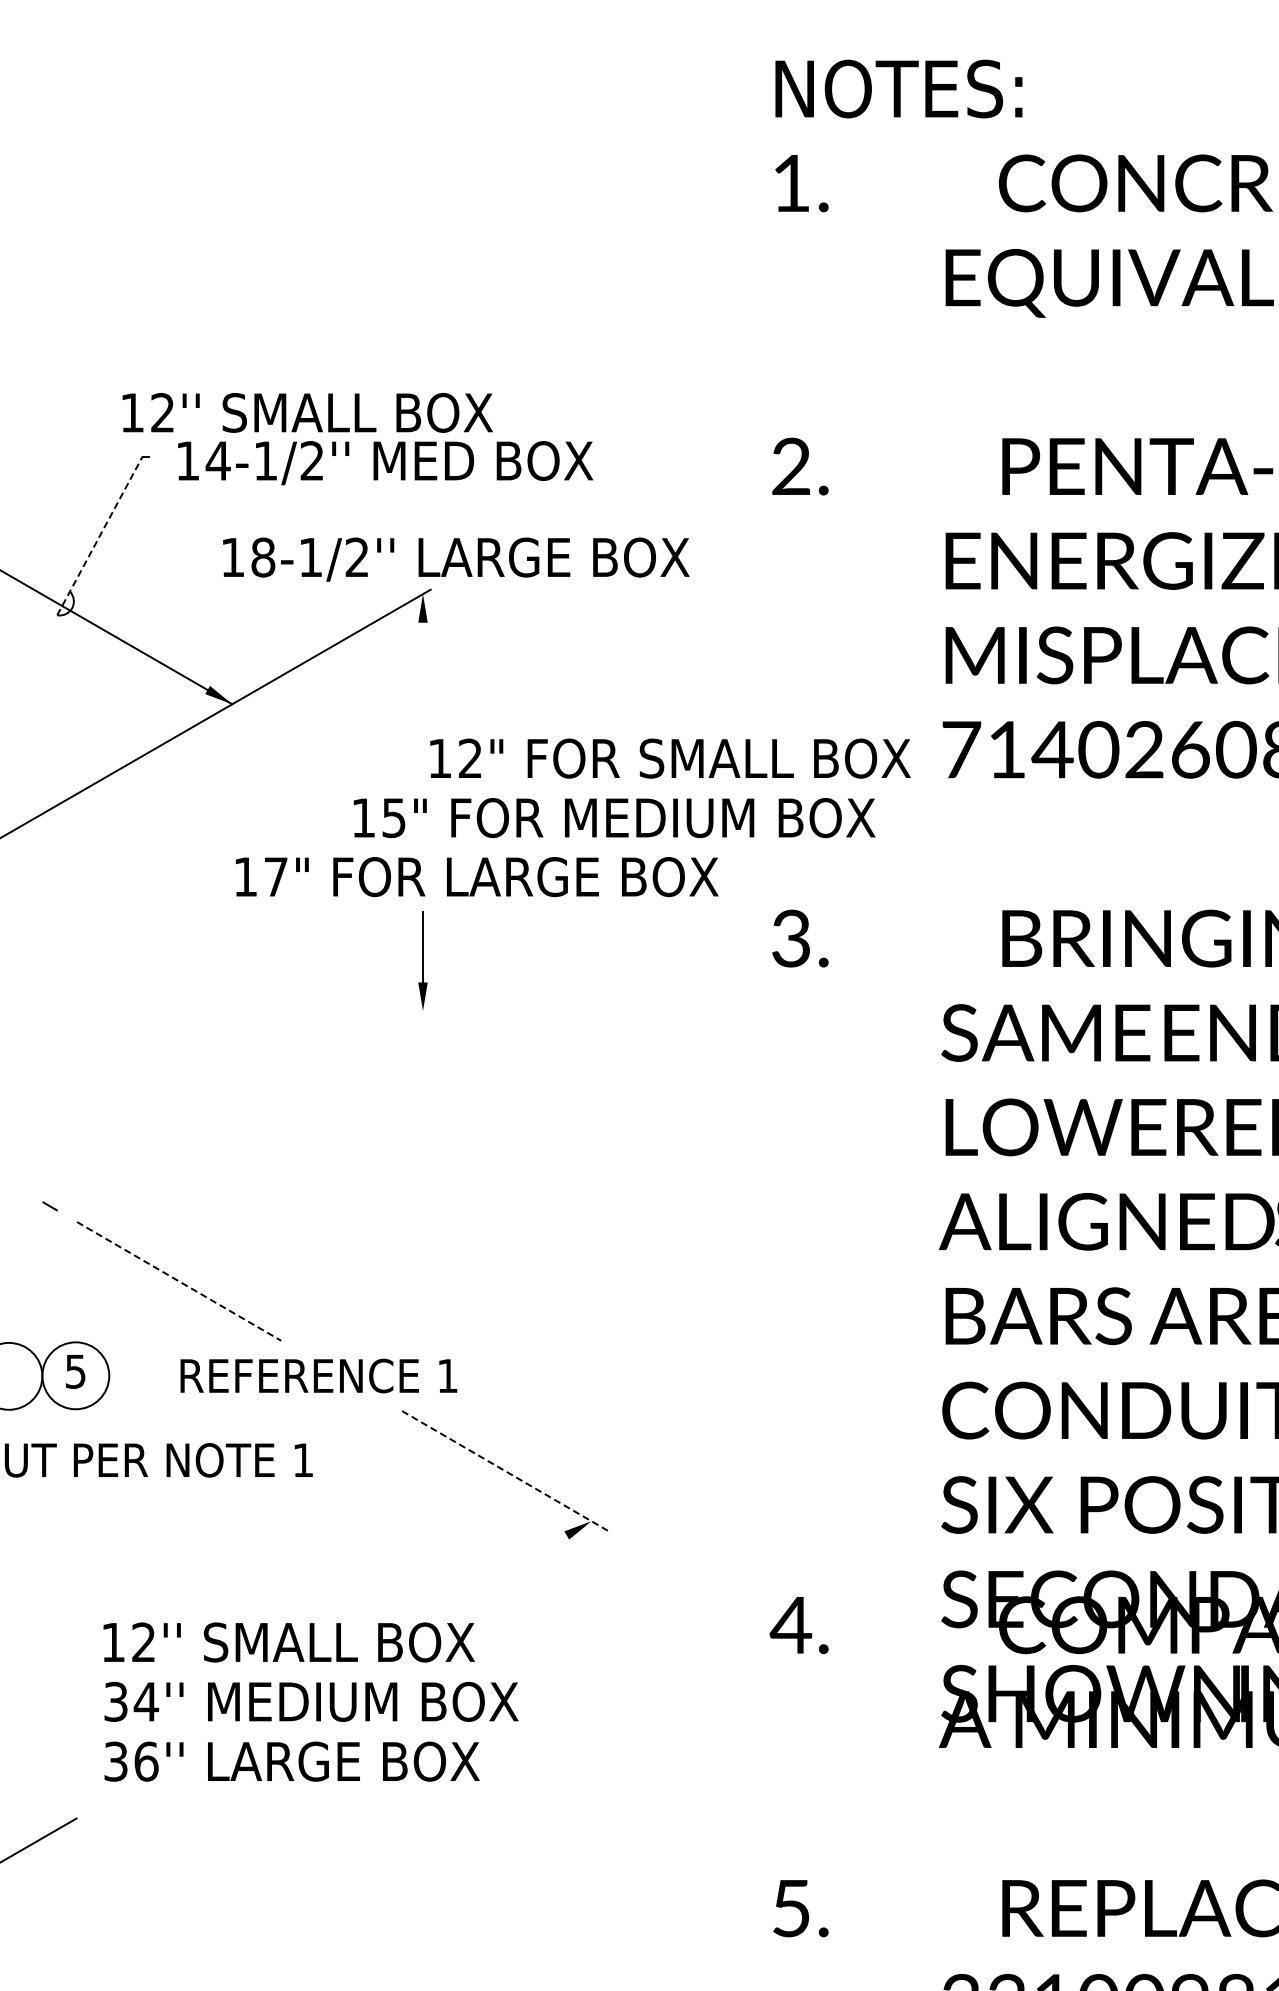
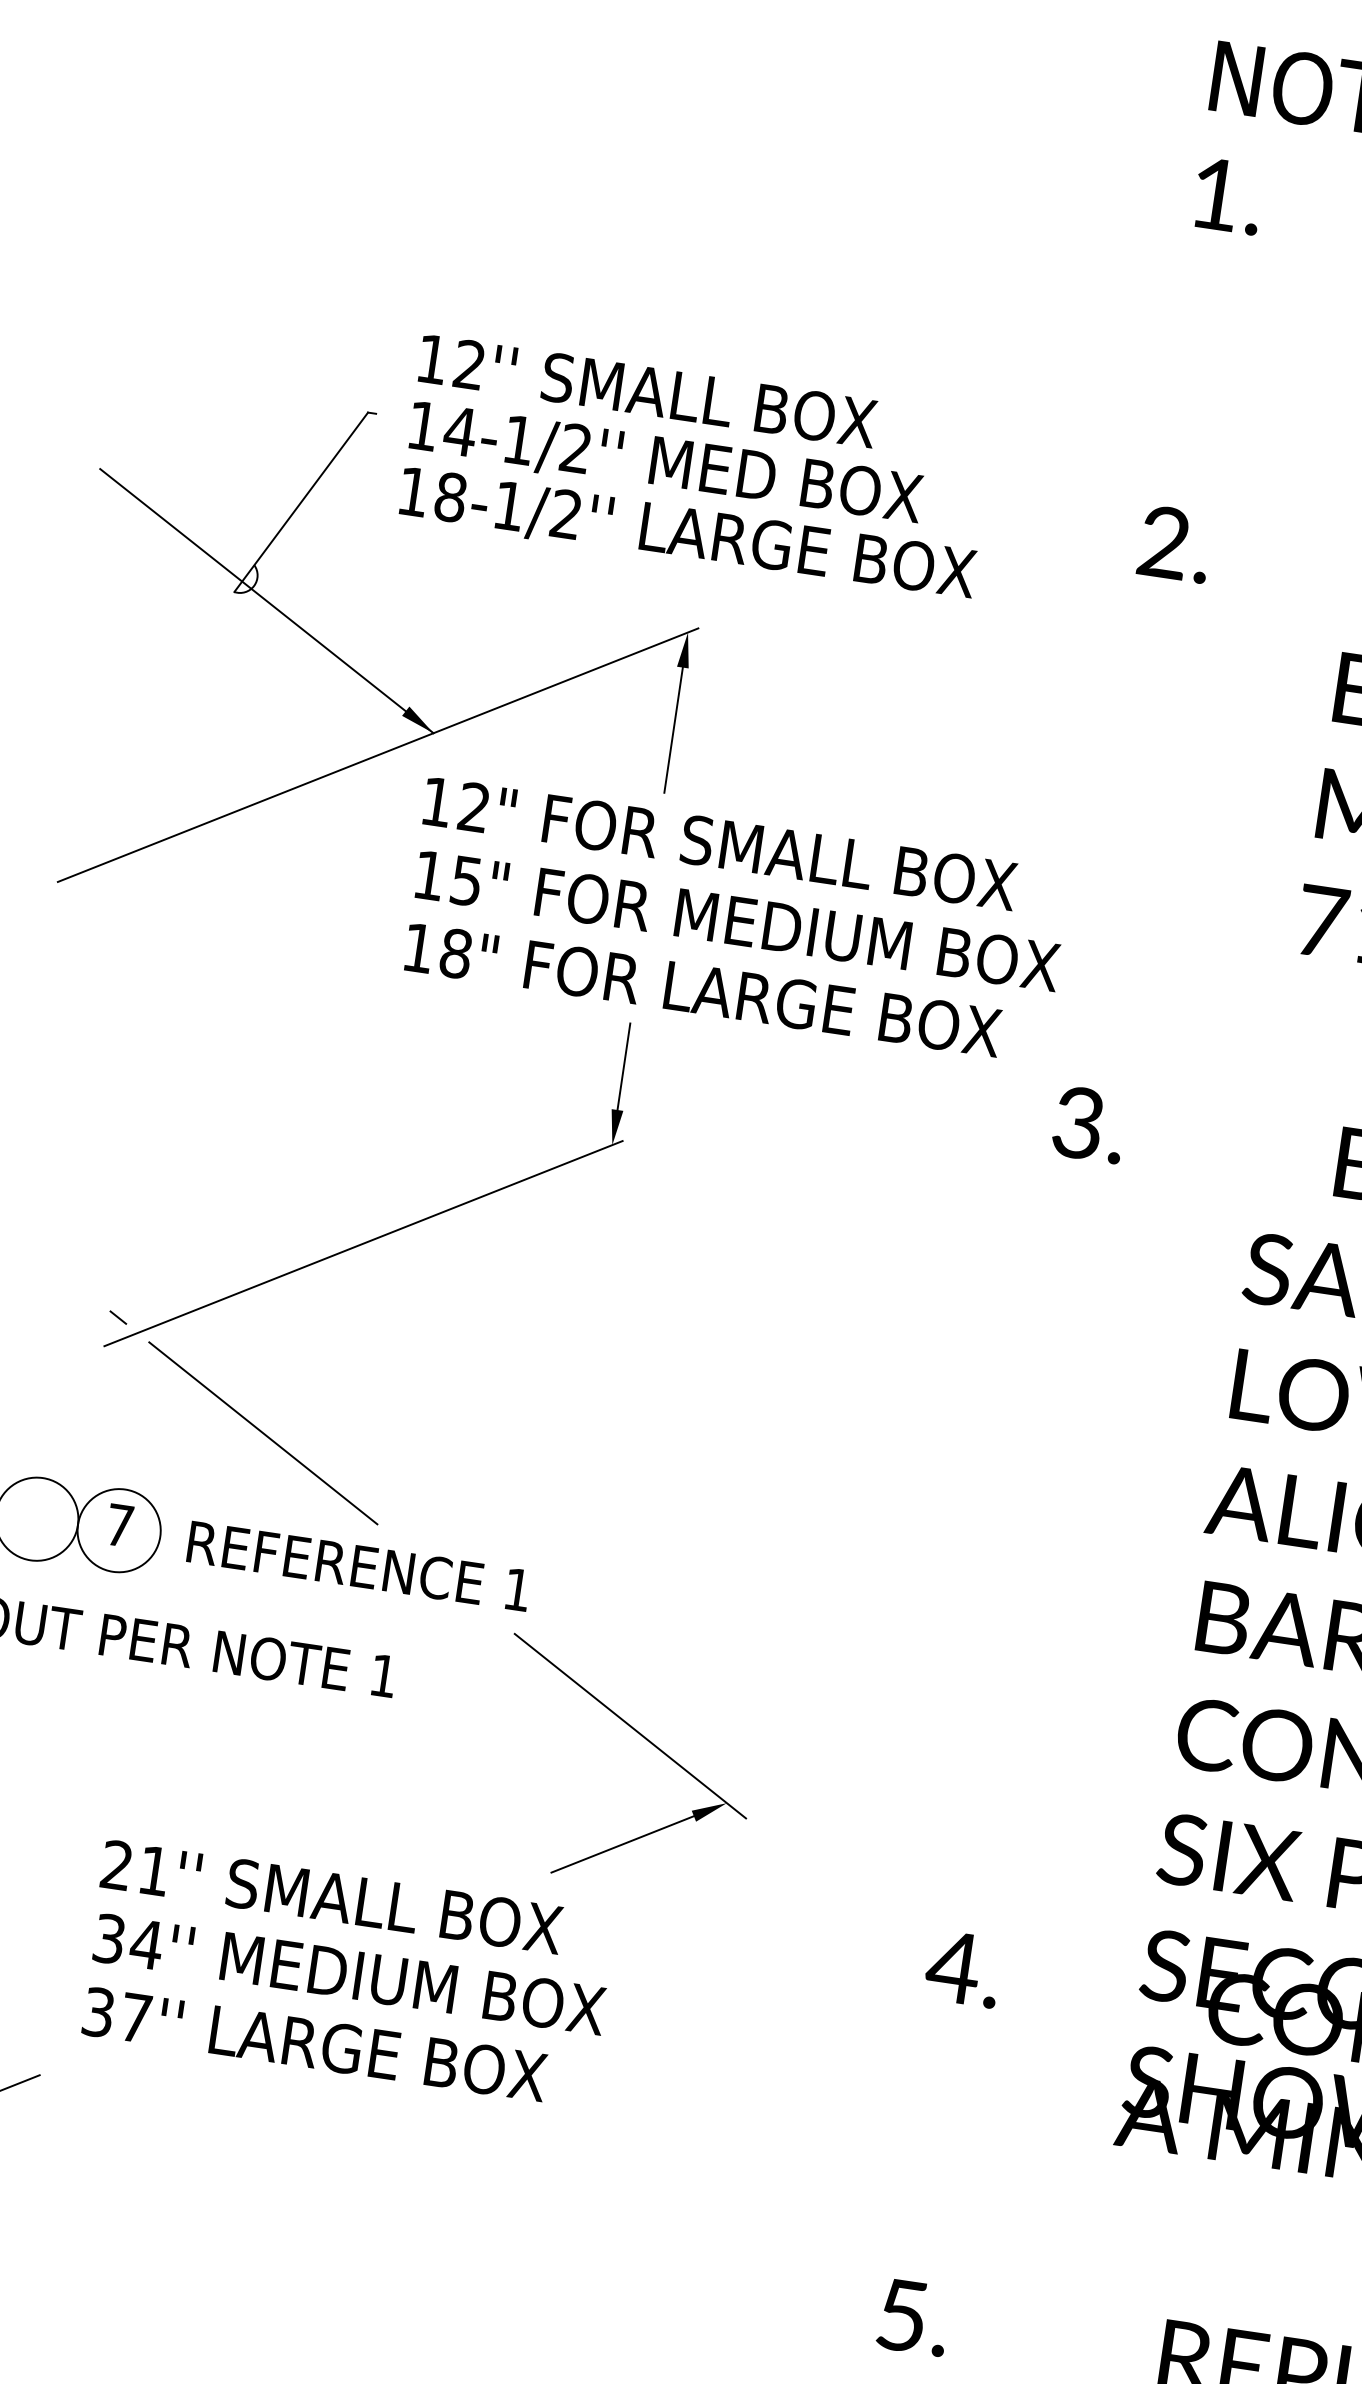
text: (307, 412) -> (647, 390), moved
line: (99, 536) -> (300, 502), dashed -> solid
text: (456, 559) -> (687, 534), moved
line: (423, 673) -> (674, 730), added
text: (670, 758) -> (720, 843), moved
text: (614, 818) -> (737, 921), moved
text: (276, 877) -> (456, 954), 17" -> 18"
line: (236, 1118) -> (363, 1243), added
line: (179, 1281) -> (263, 1433), dashed -> solid
text: (75, 1371) -> (119, 1525), 5 -> 7
text: (318, 1375) -> (358, 1565), moved
line: (505, 1471) -> (630, 1726), dashed -> solid
line: (513, 1566) -> (622, 1844), added
text: (127, 1641) -> (134, 1866), 12'' -> 21''
text: (146, 1761) -> (136, 2017), 36'' -> 37''

